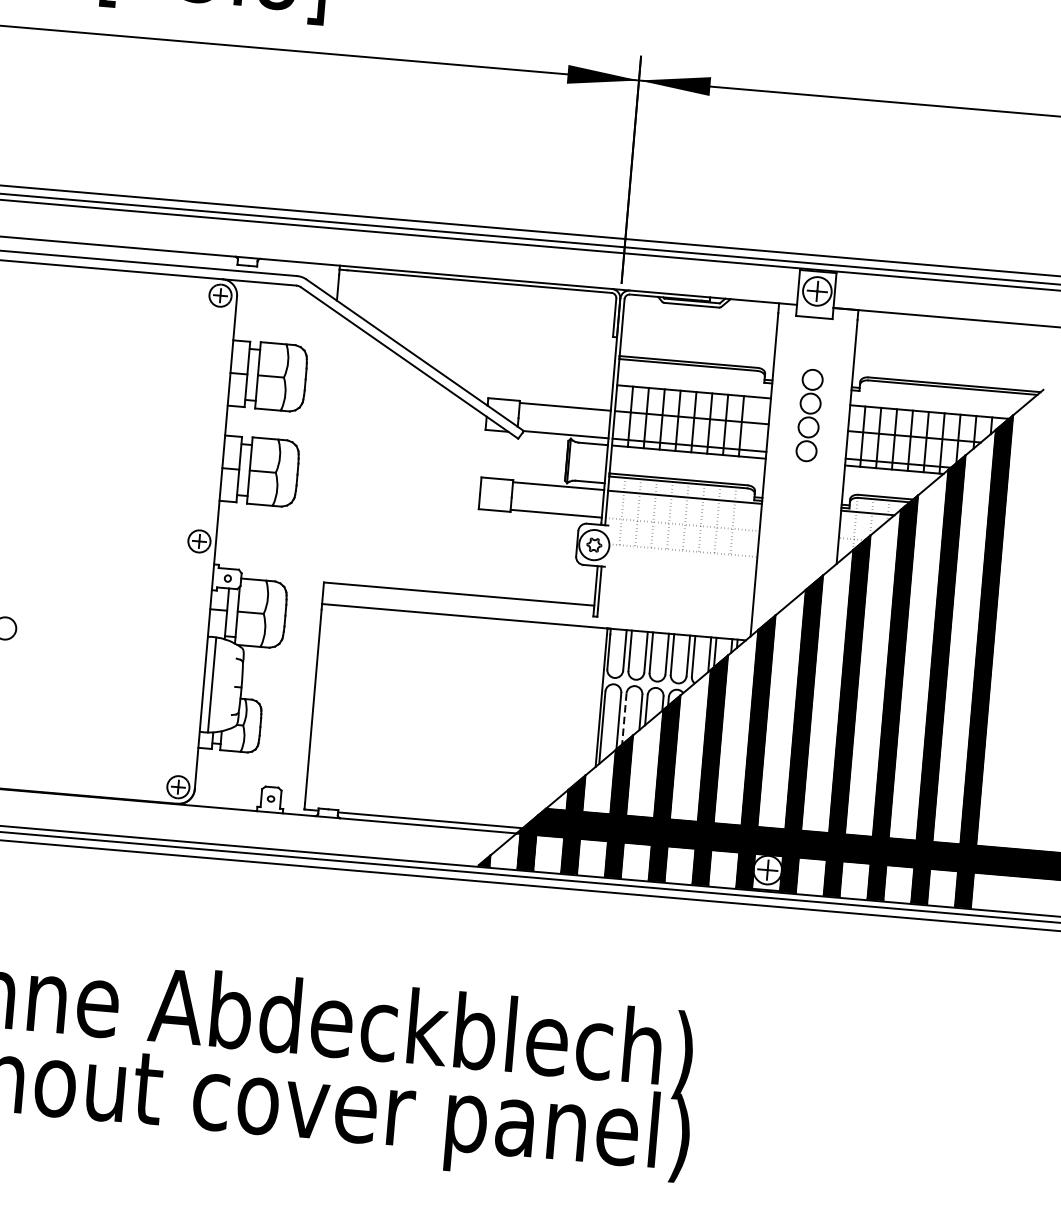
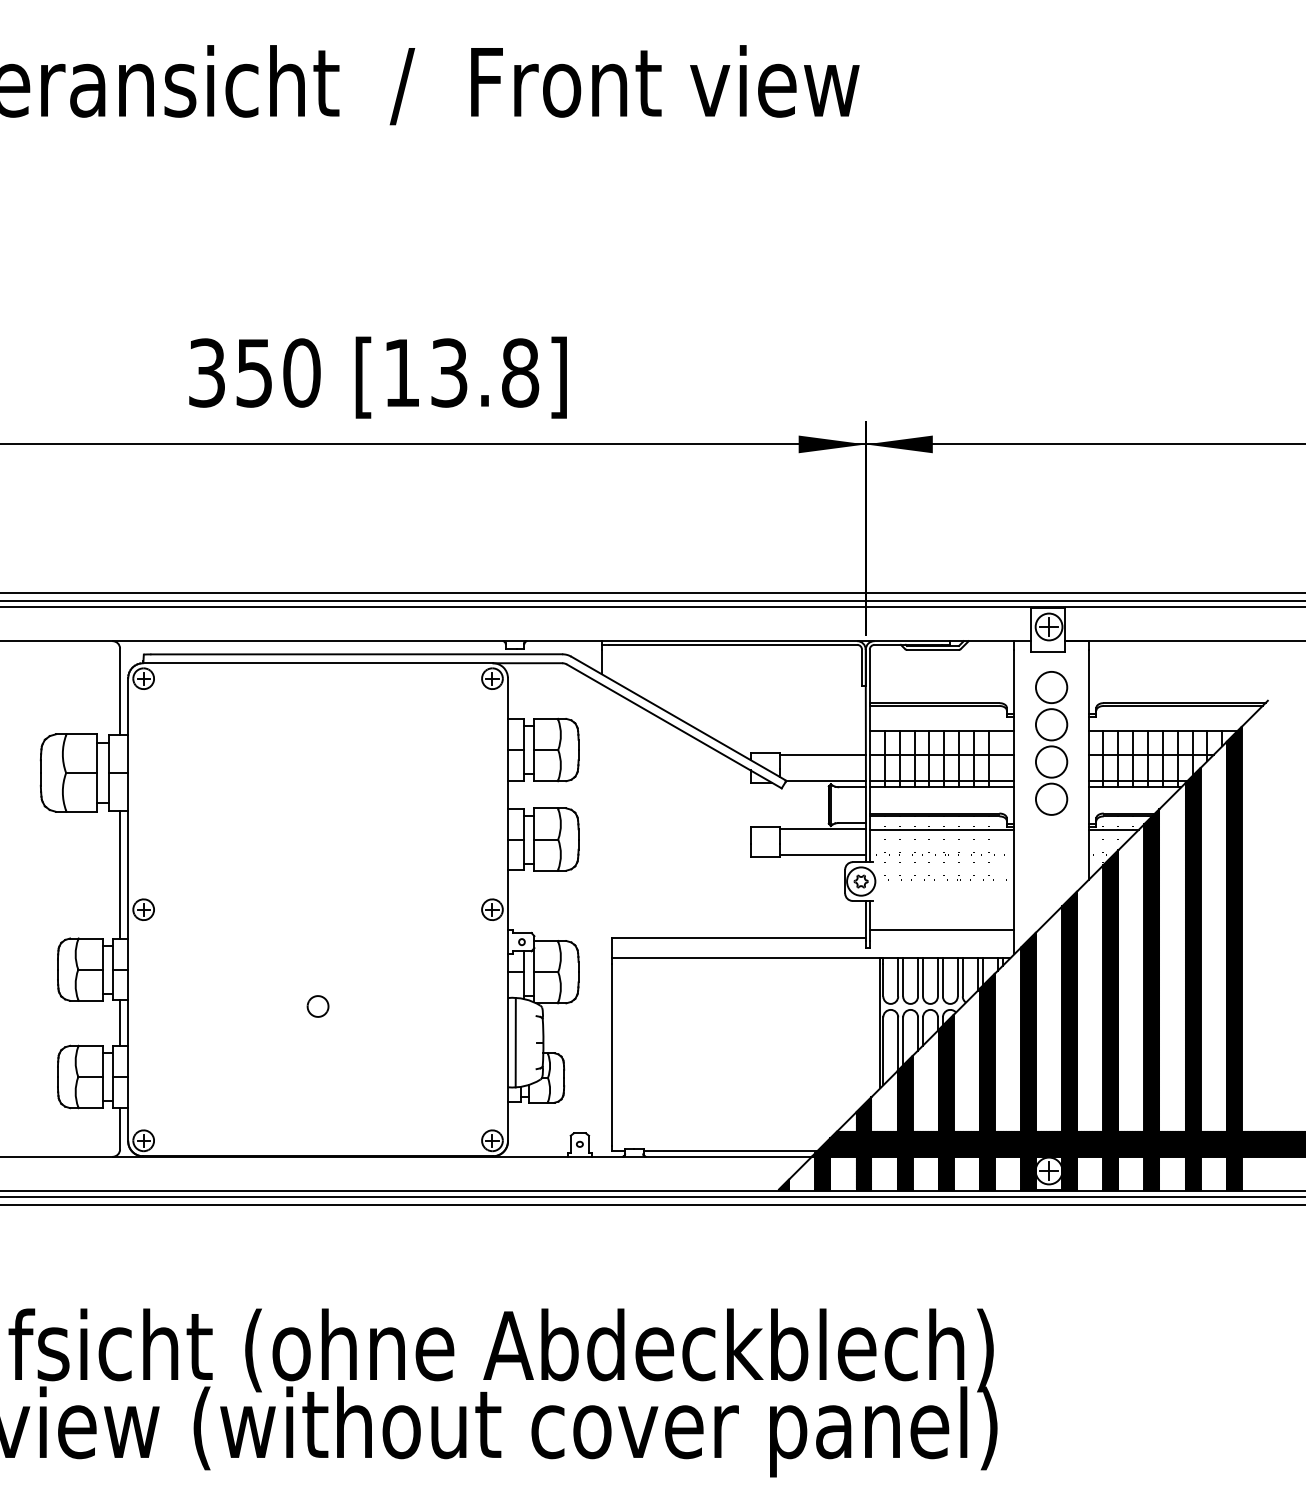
part: (809, 415) -> (1051, 743), size x1.67
line: (675, 603) -> (941, 929), added
line: (624, 719) -> (903, 1041), dashed -> solid

